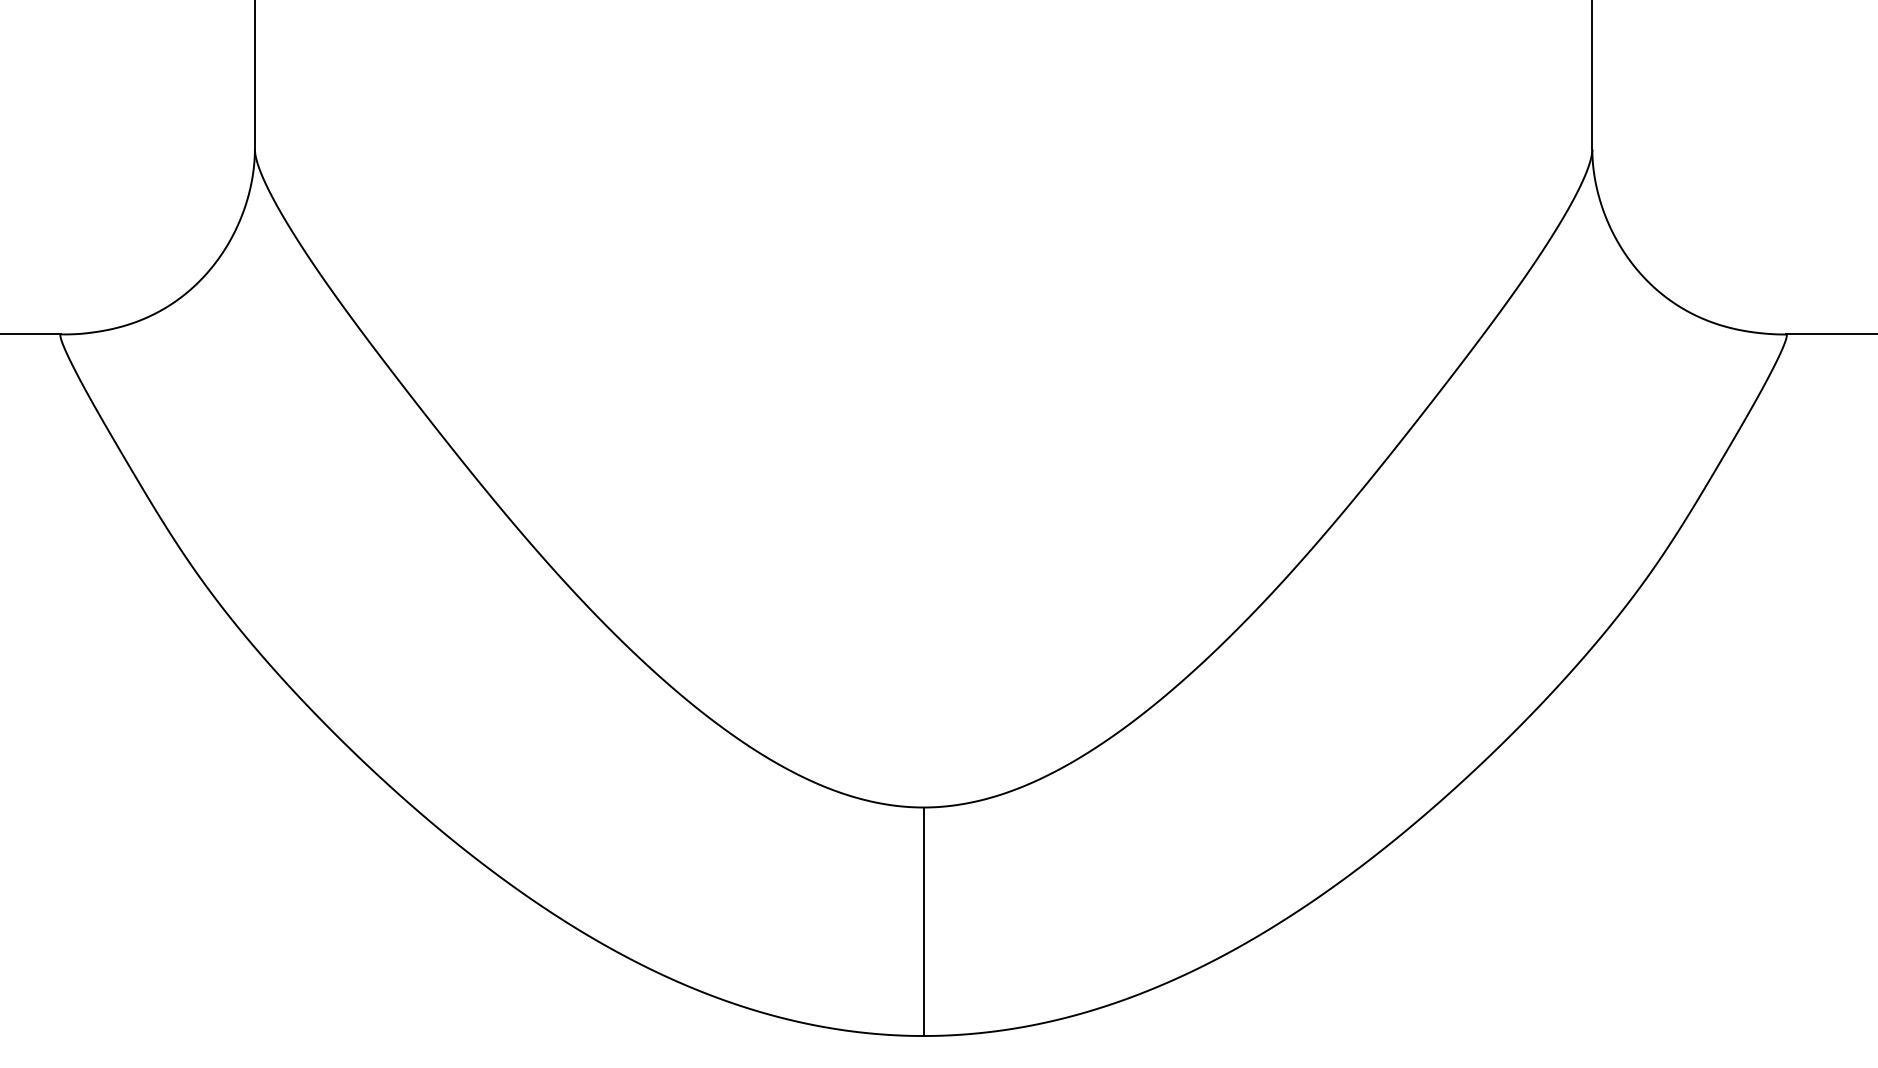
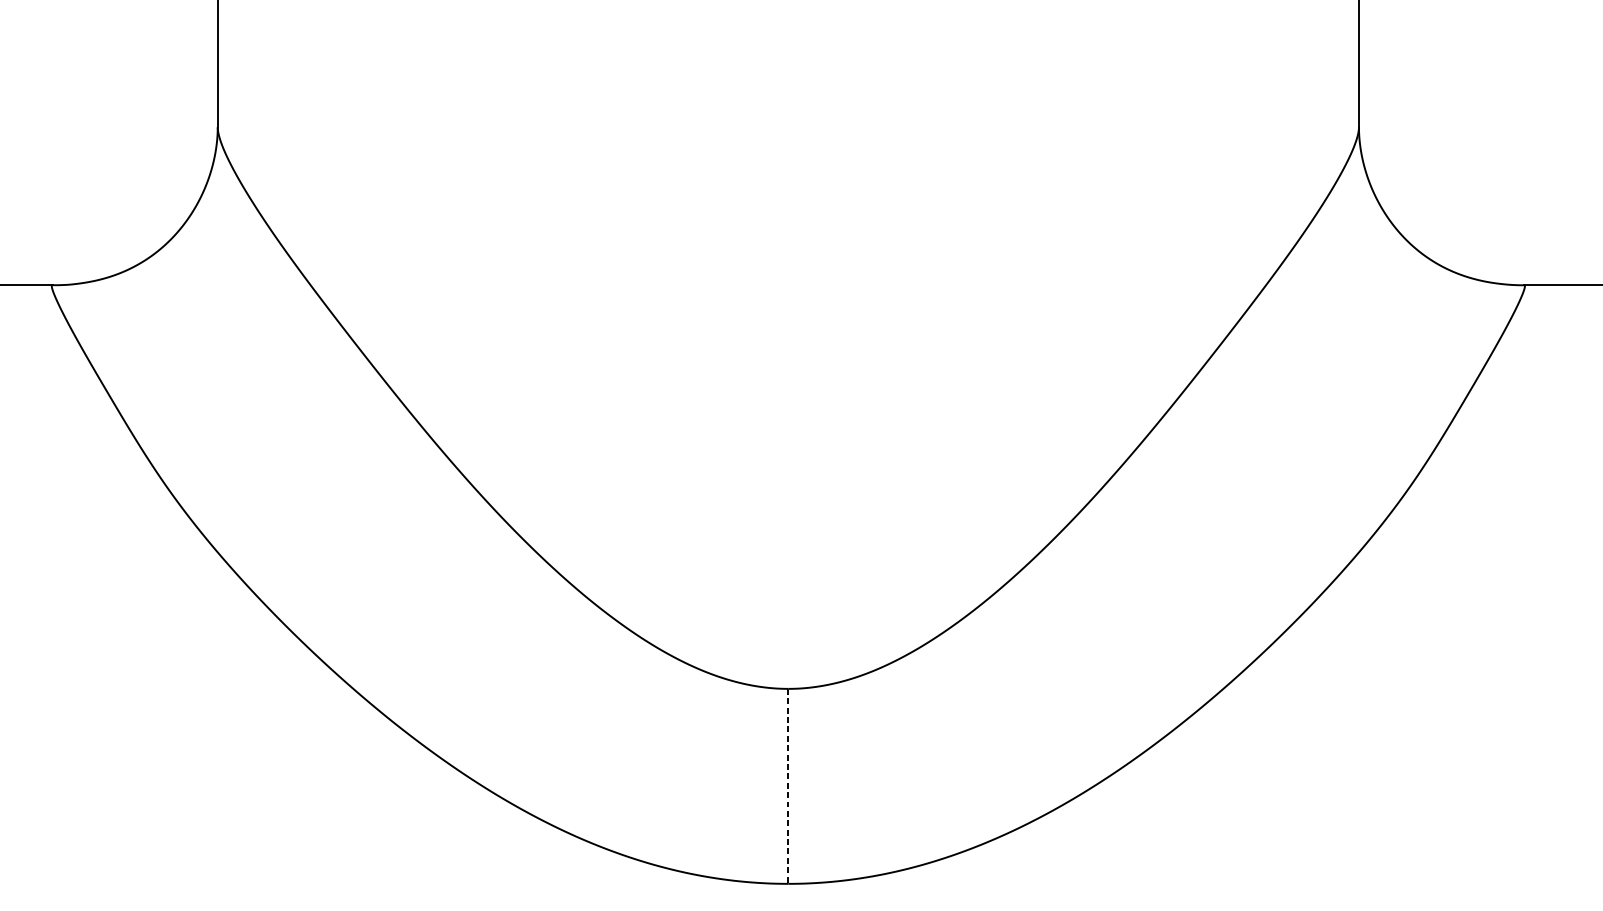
line: (923, 922) -> (788, 787), solid -> dashed

